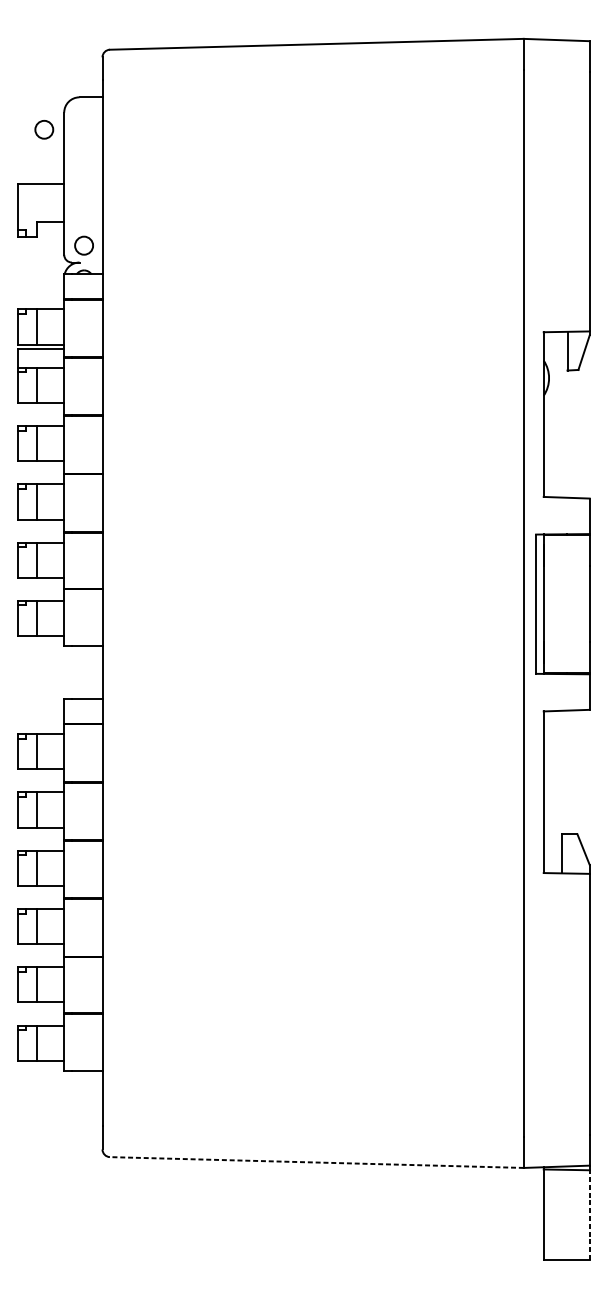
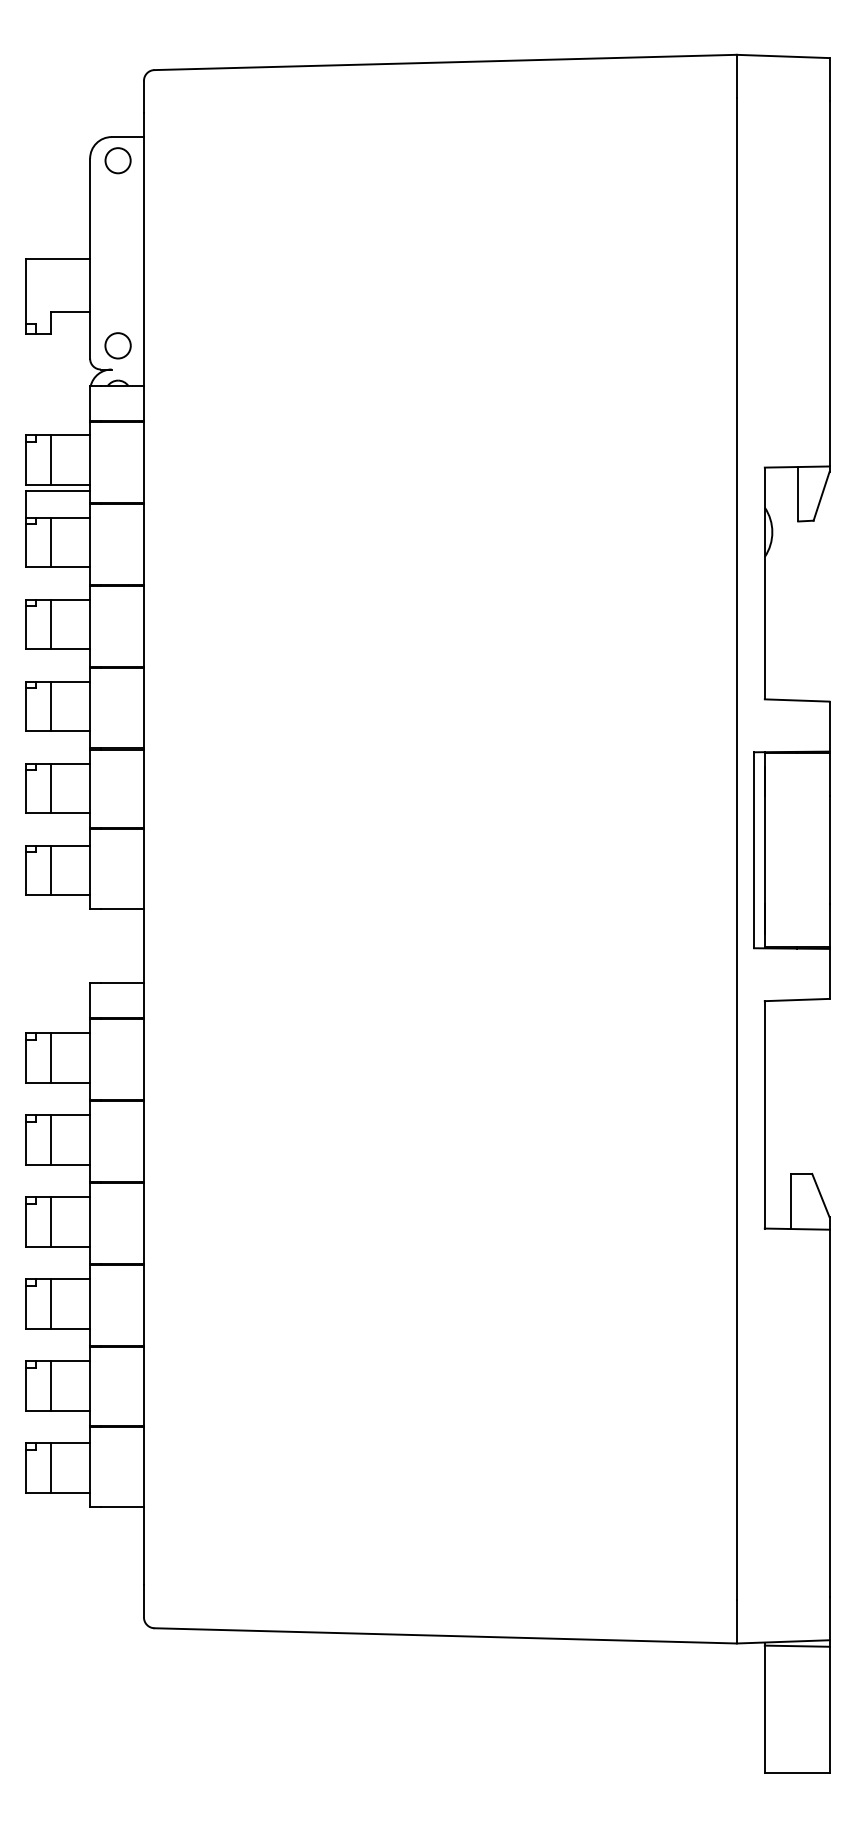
circle: (43, 129) -> (117, 160), moved
line: (316, 1162) -> (445, 1635), dashed -> solid
line: (589, 1214) -> (829, 1709), dashed -> solid

